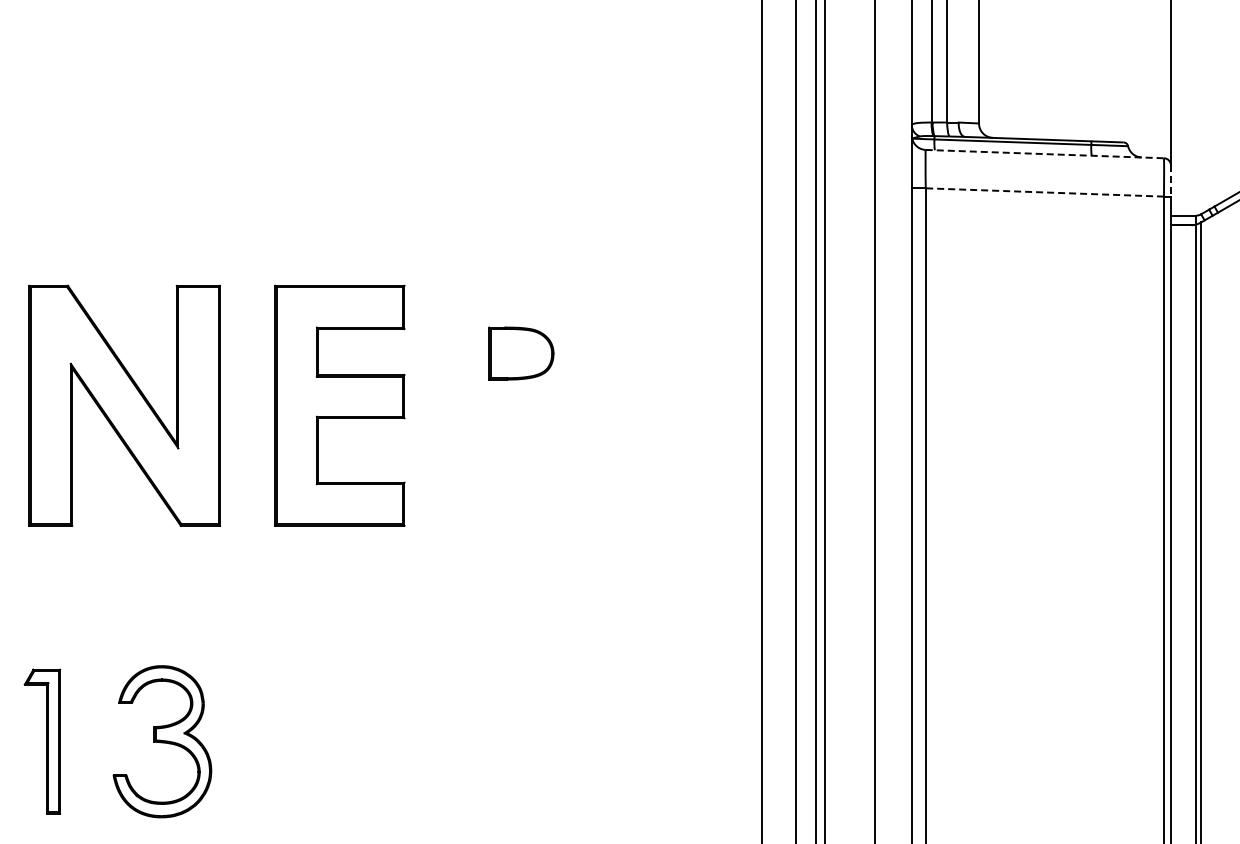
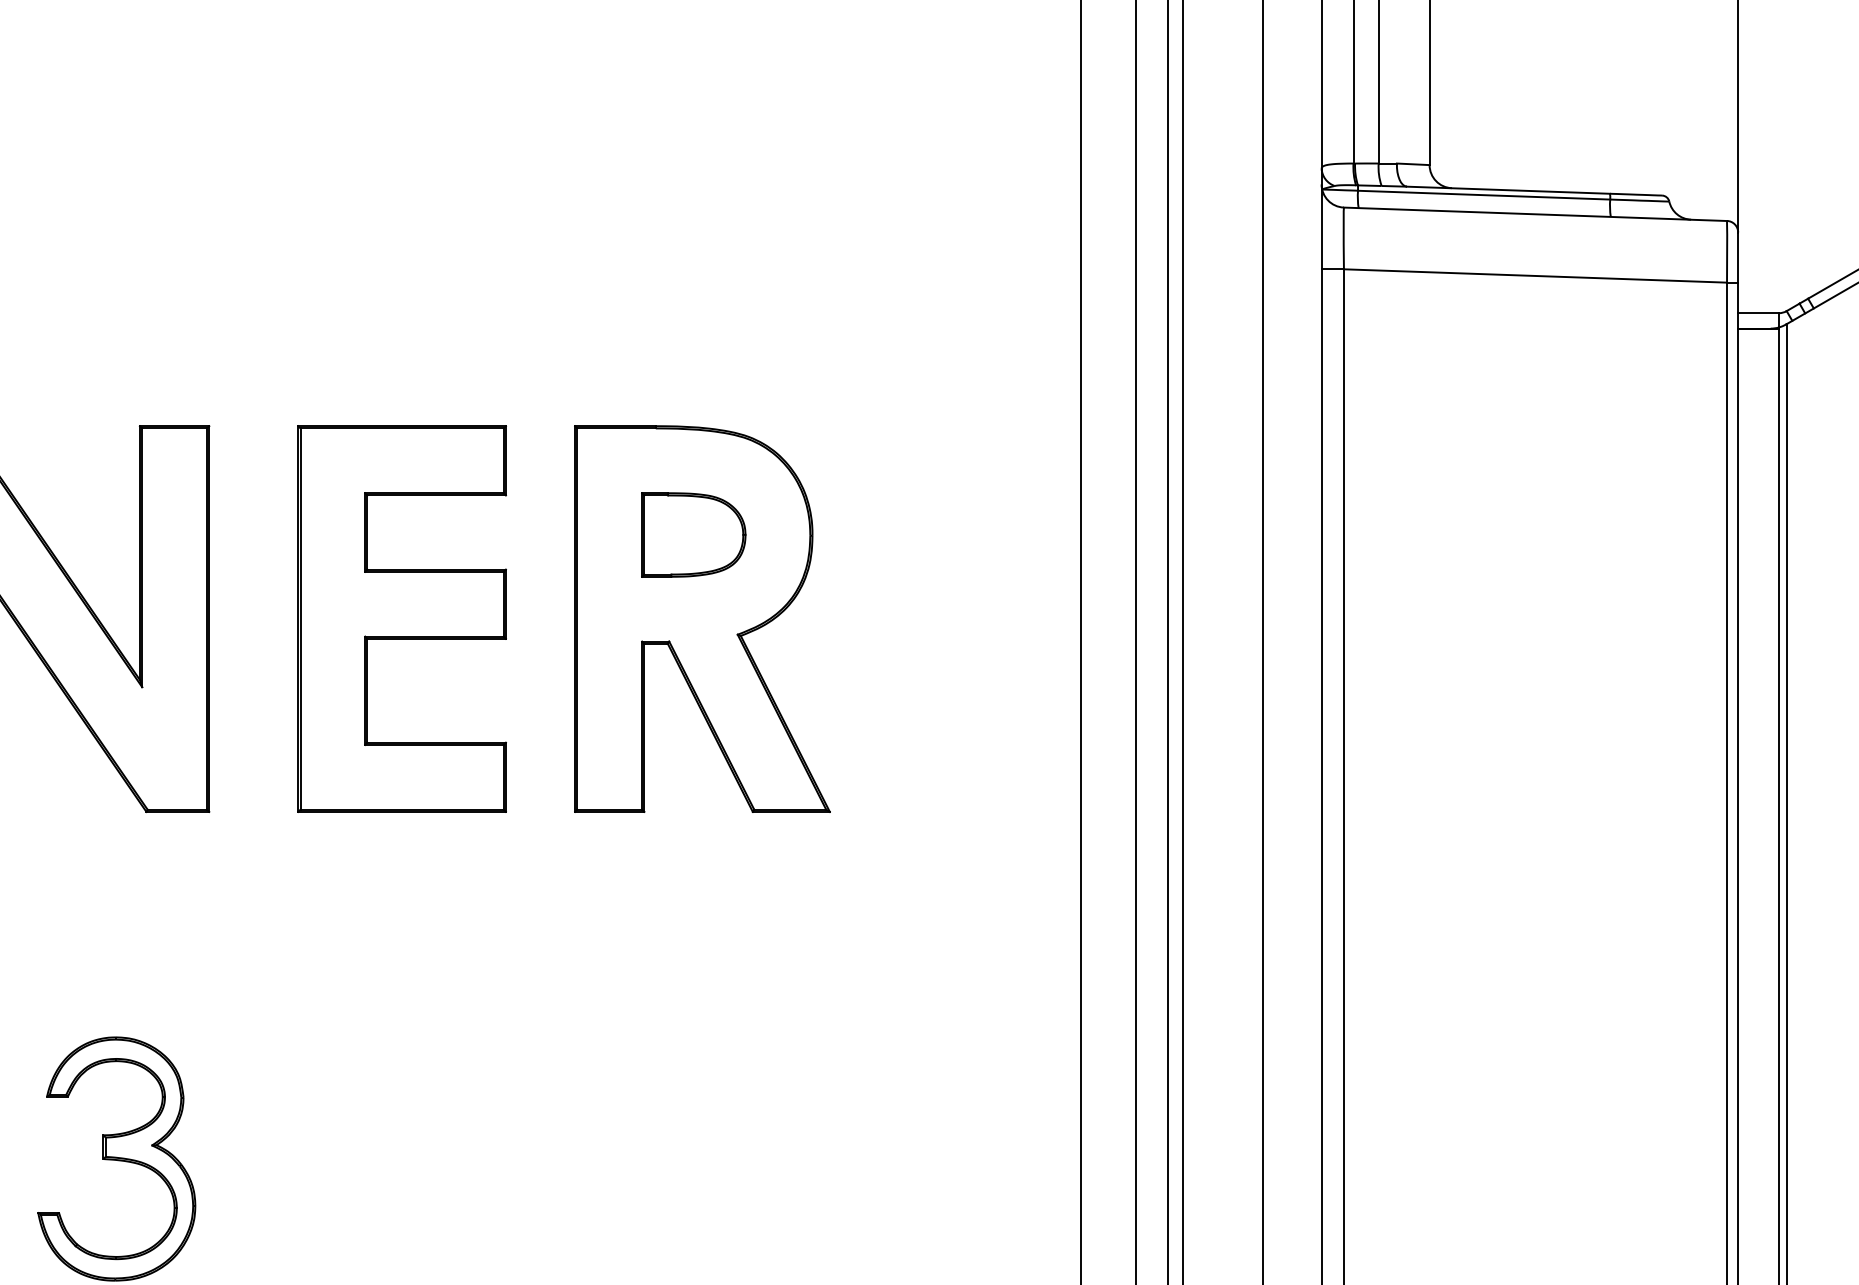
line: (1045, 154) -> (1536, 214), dashed -> solid
line: (1170, 181) -> (1737, 258), dashed -> solid
line: (1044, 192) -> (1534, 276), dashed -> solid
part: (526, 405) -> (702, 618), added

